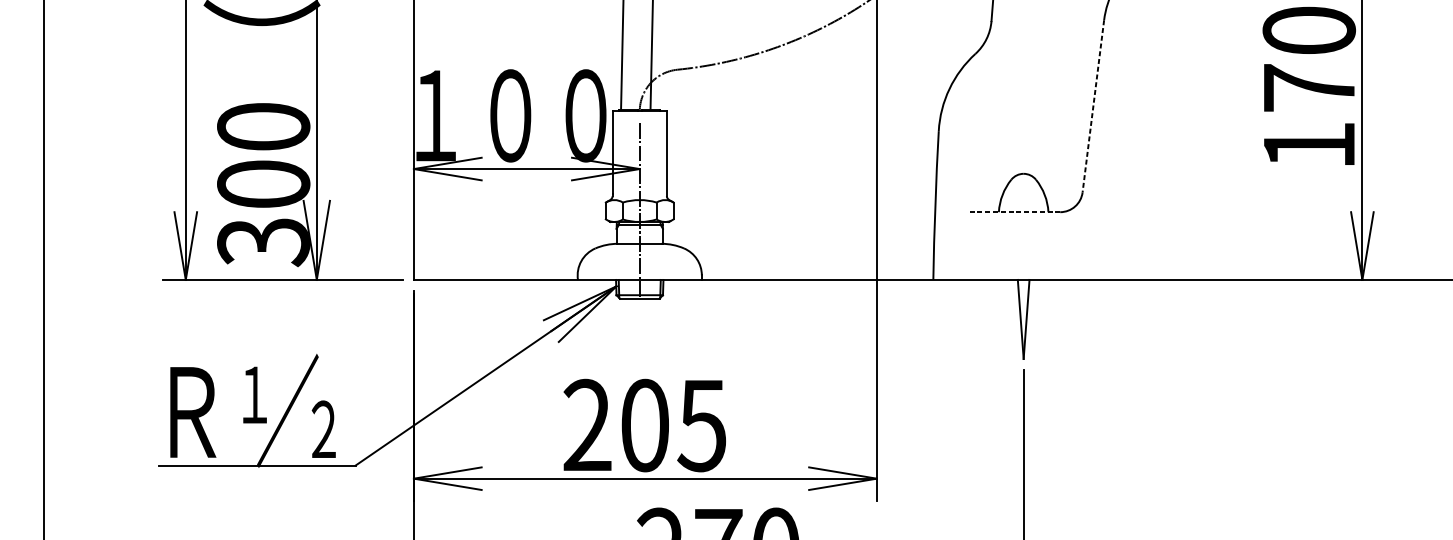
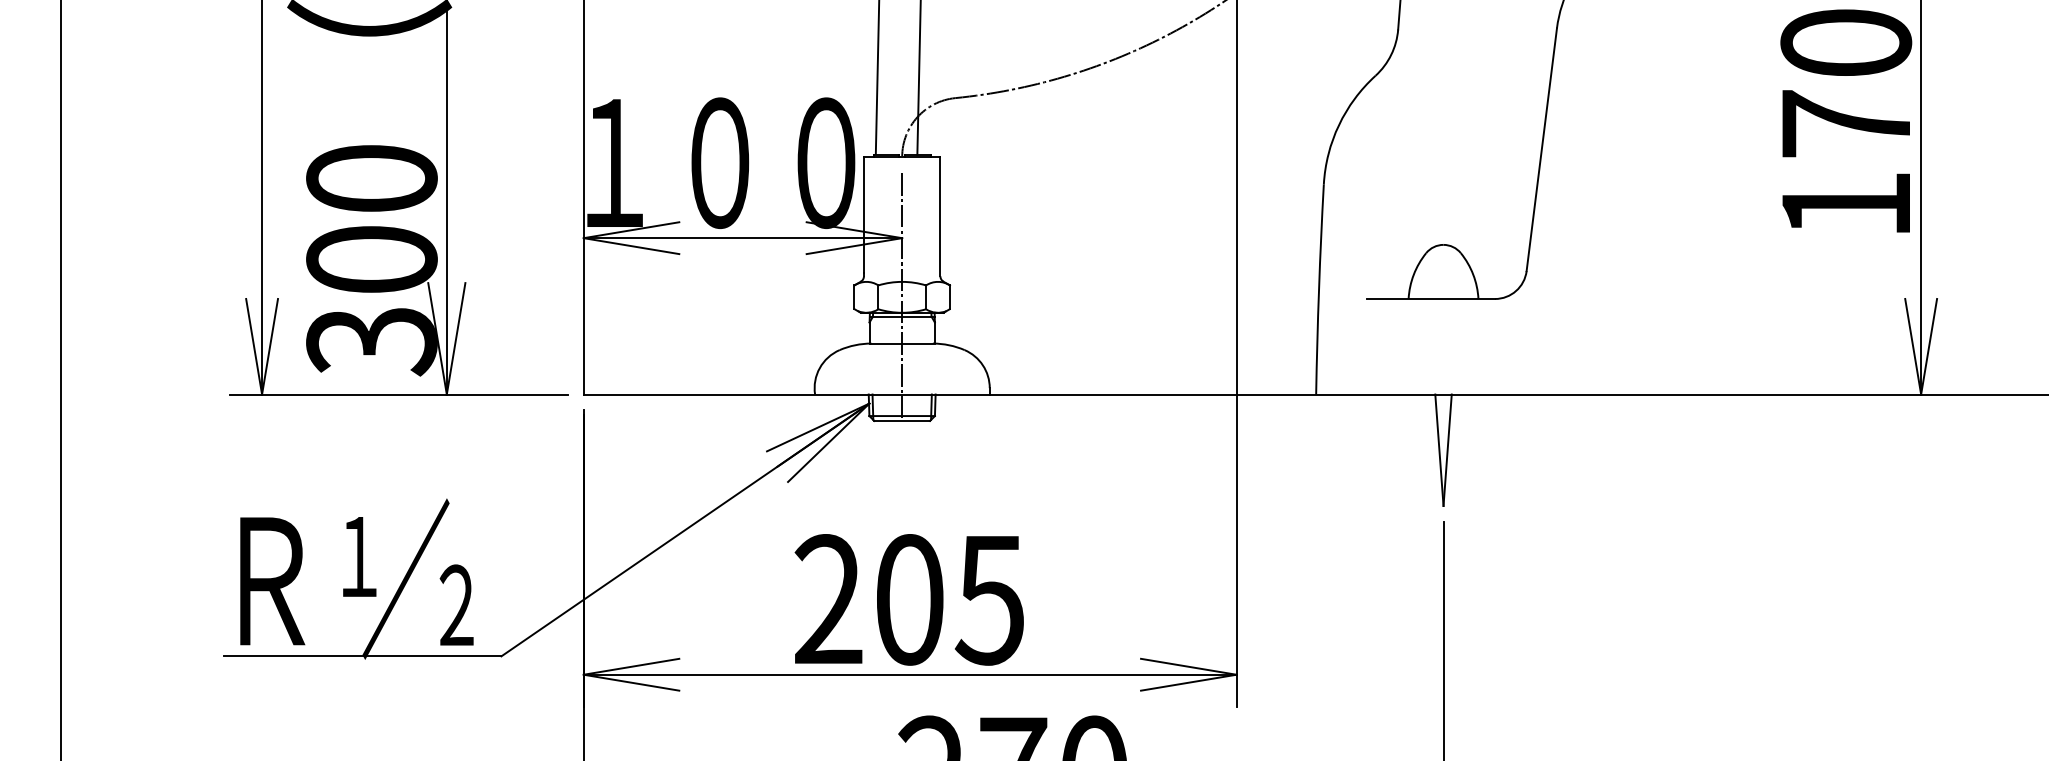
line: (1093, 106) -> (1541, 150), dashed -> solid
line: (1015, 212) -> (1431, 299), dashed -> solid

